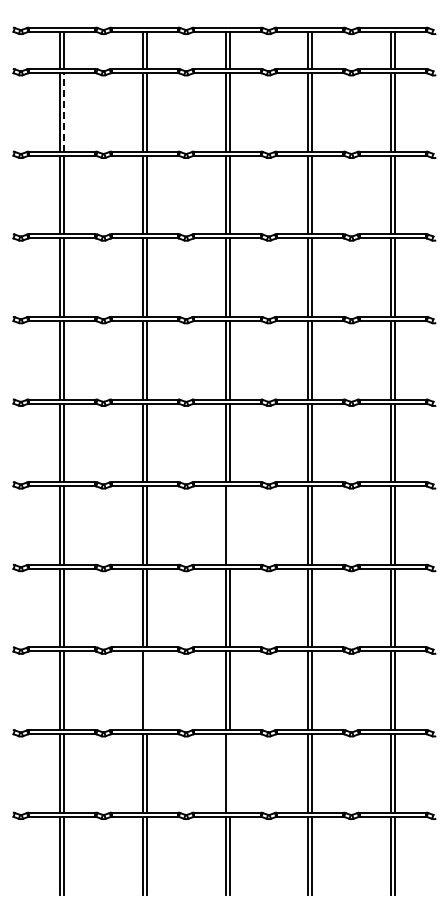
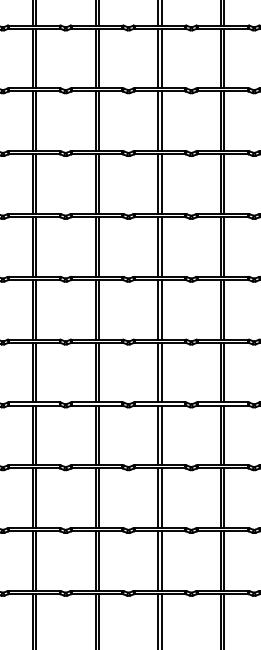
line: (64, 111) -> (36, 57), dashed -> solid
line: (229, 525) -> (161, 372), added
line: (146, 690) -> (98, 498), added
line: (229, 773) -> (161, 561), added

